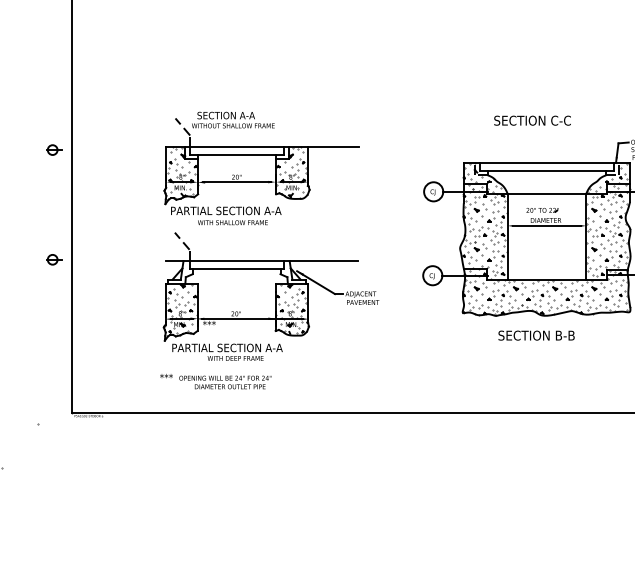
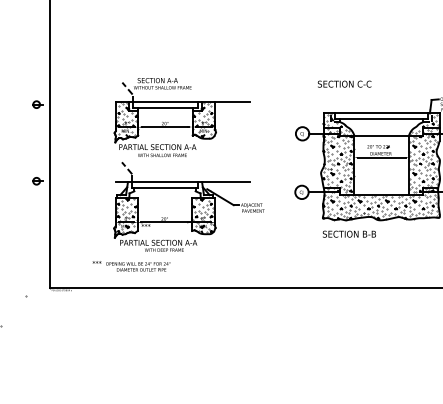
text: (532, 119) -> (344, 83), moved
text: (535, 334) -> (348, 233), moved
text: (215, 381) -> (131, 266), moved

